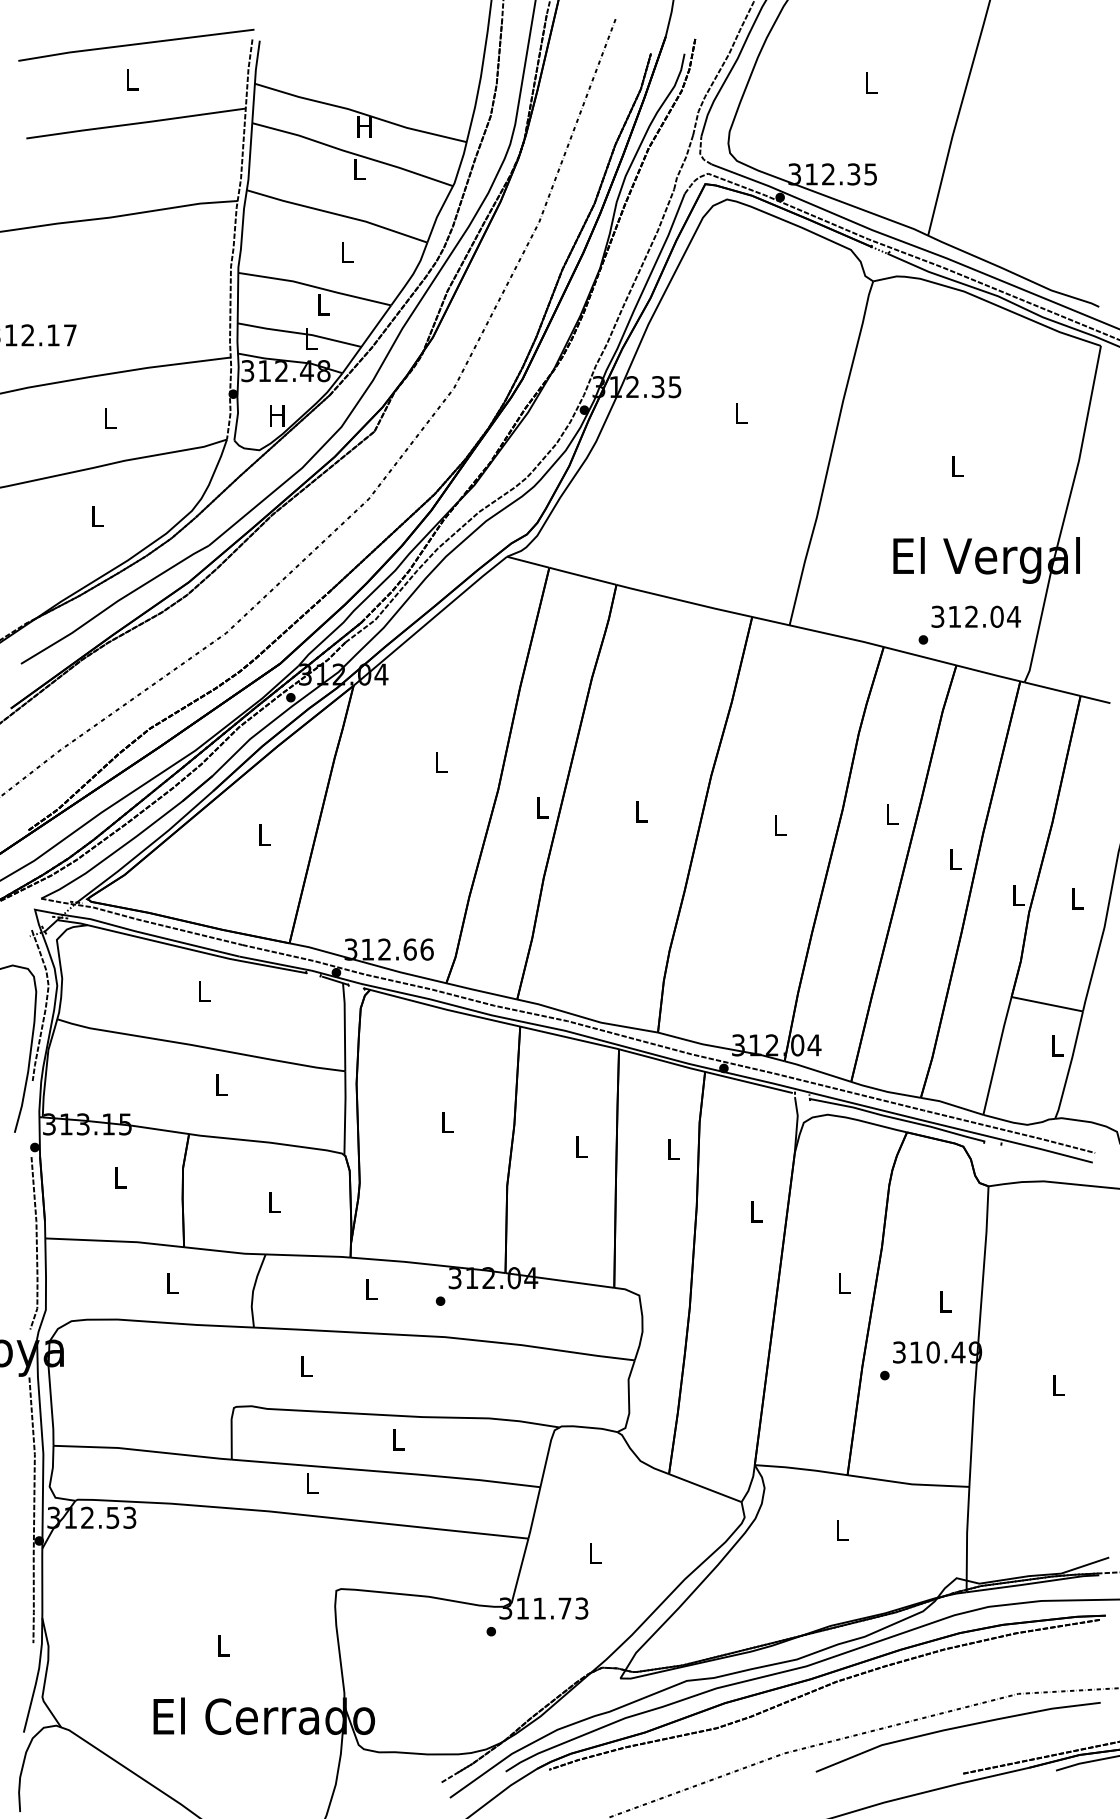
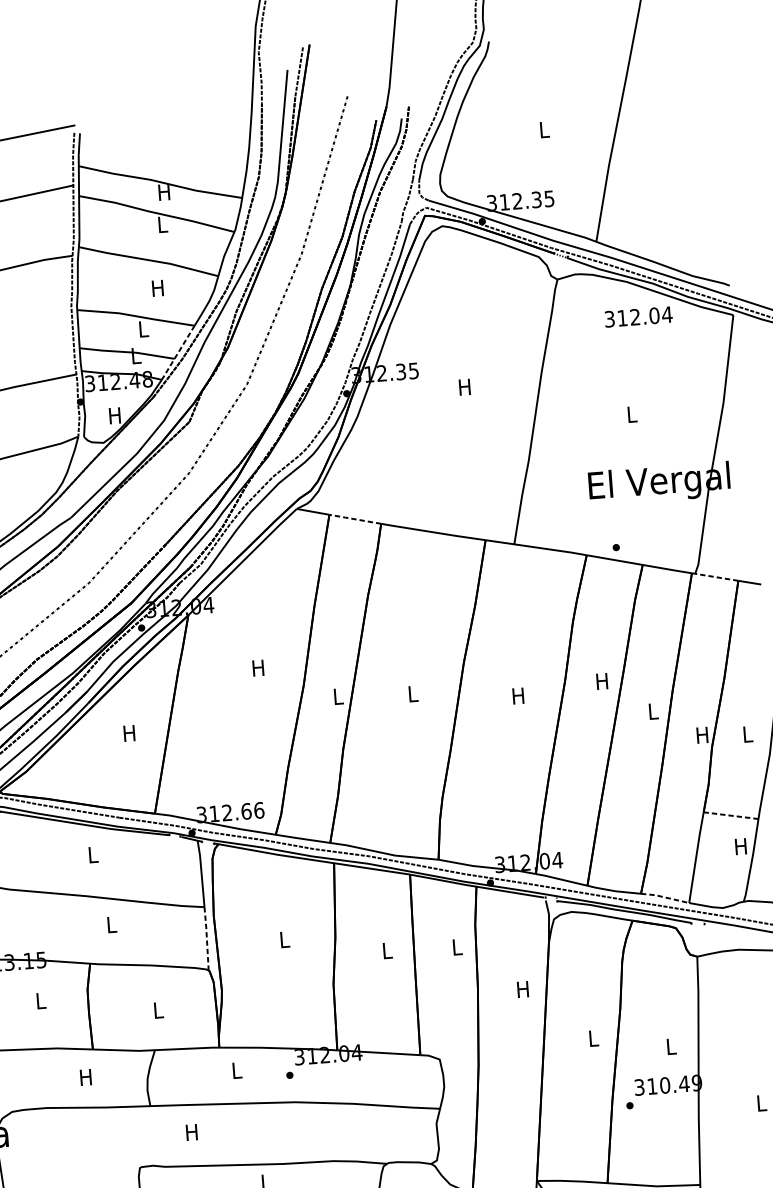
text: (346, 252) -> (157, 288), L -> H
line: (366, 339) -> (177, 352), solid -> dashed
text: (740, 413) -> (464, 387), L -> H
line: (581, 575) -> (354, 518), solid -> dashed
text: (975, 616) -> (638, 316), moved
line: (1052, 689) -> (716, 577), solid -> dashed
text: (440, 762) -> (258, 668), L -> H
text: (891, 814) -> (602, 681), L -> H
text: (779, 825) -> (518, 696), L -> H
text: (264, 834) -> (129, 732), L -> H
text: (1017, 895) -> (702, 735), L -> H
line: (1046, 1004) -> (730, 815), solid -> dashed
text: (1057, 1045) -> (741, 846), L -> H
line: (951, 1105) -> (664, 897), solid -> dashed
line: (345, 1112) -> (207, 938), solid -> dashed
text: (755, 1211) -> (522, 989), L -> H
text: (171, 1283) -> (85, 1077), L -> H
text: (305, 1366) -> (191, 1132), L -> H

